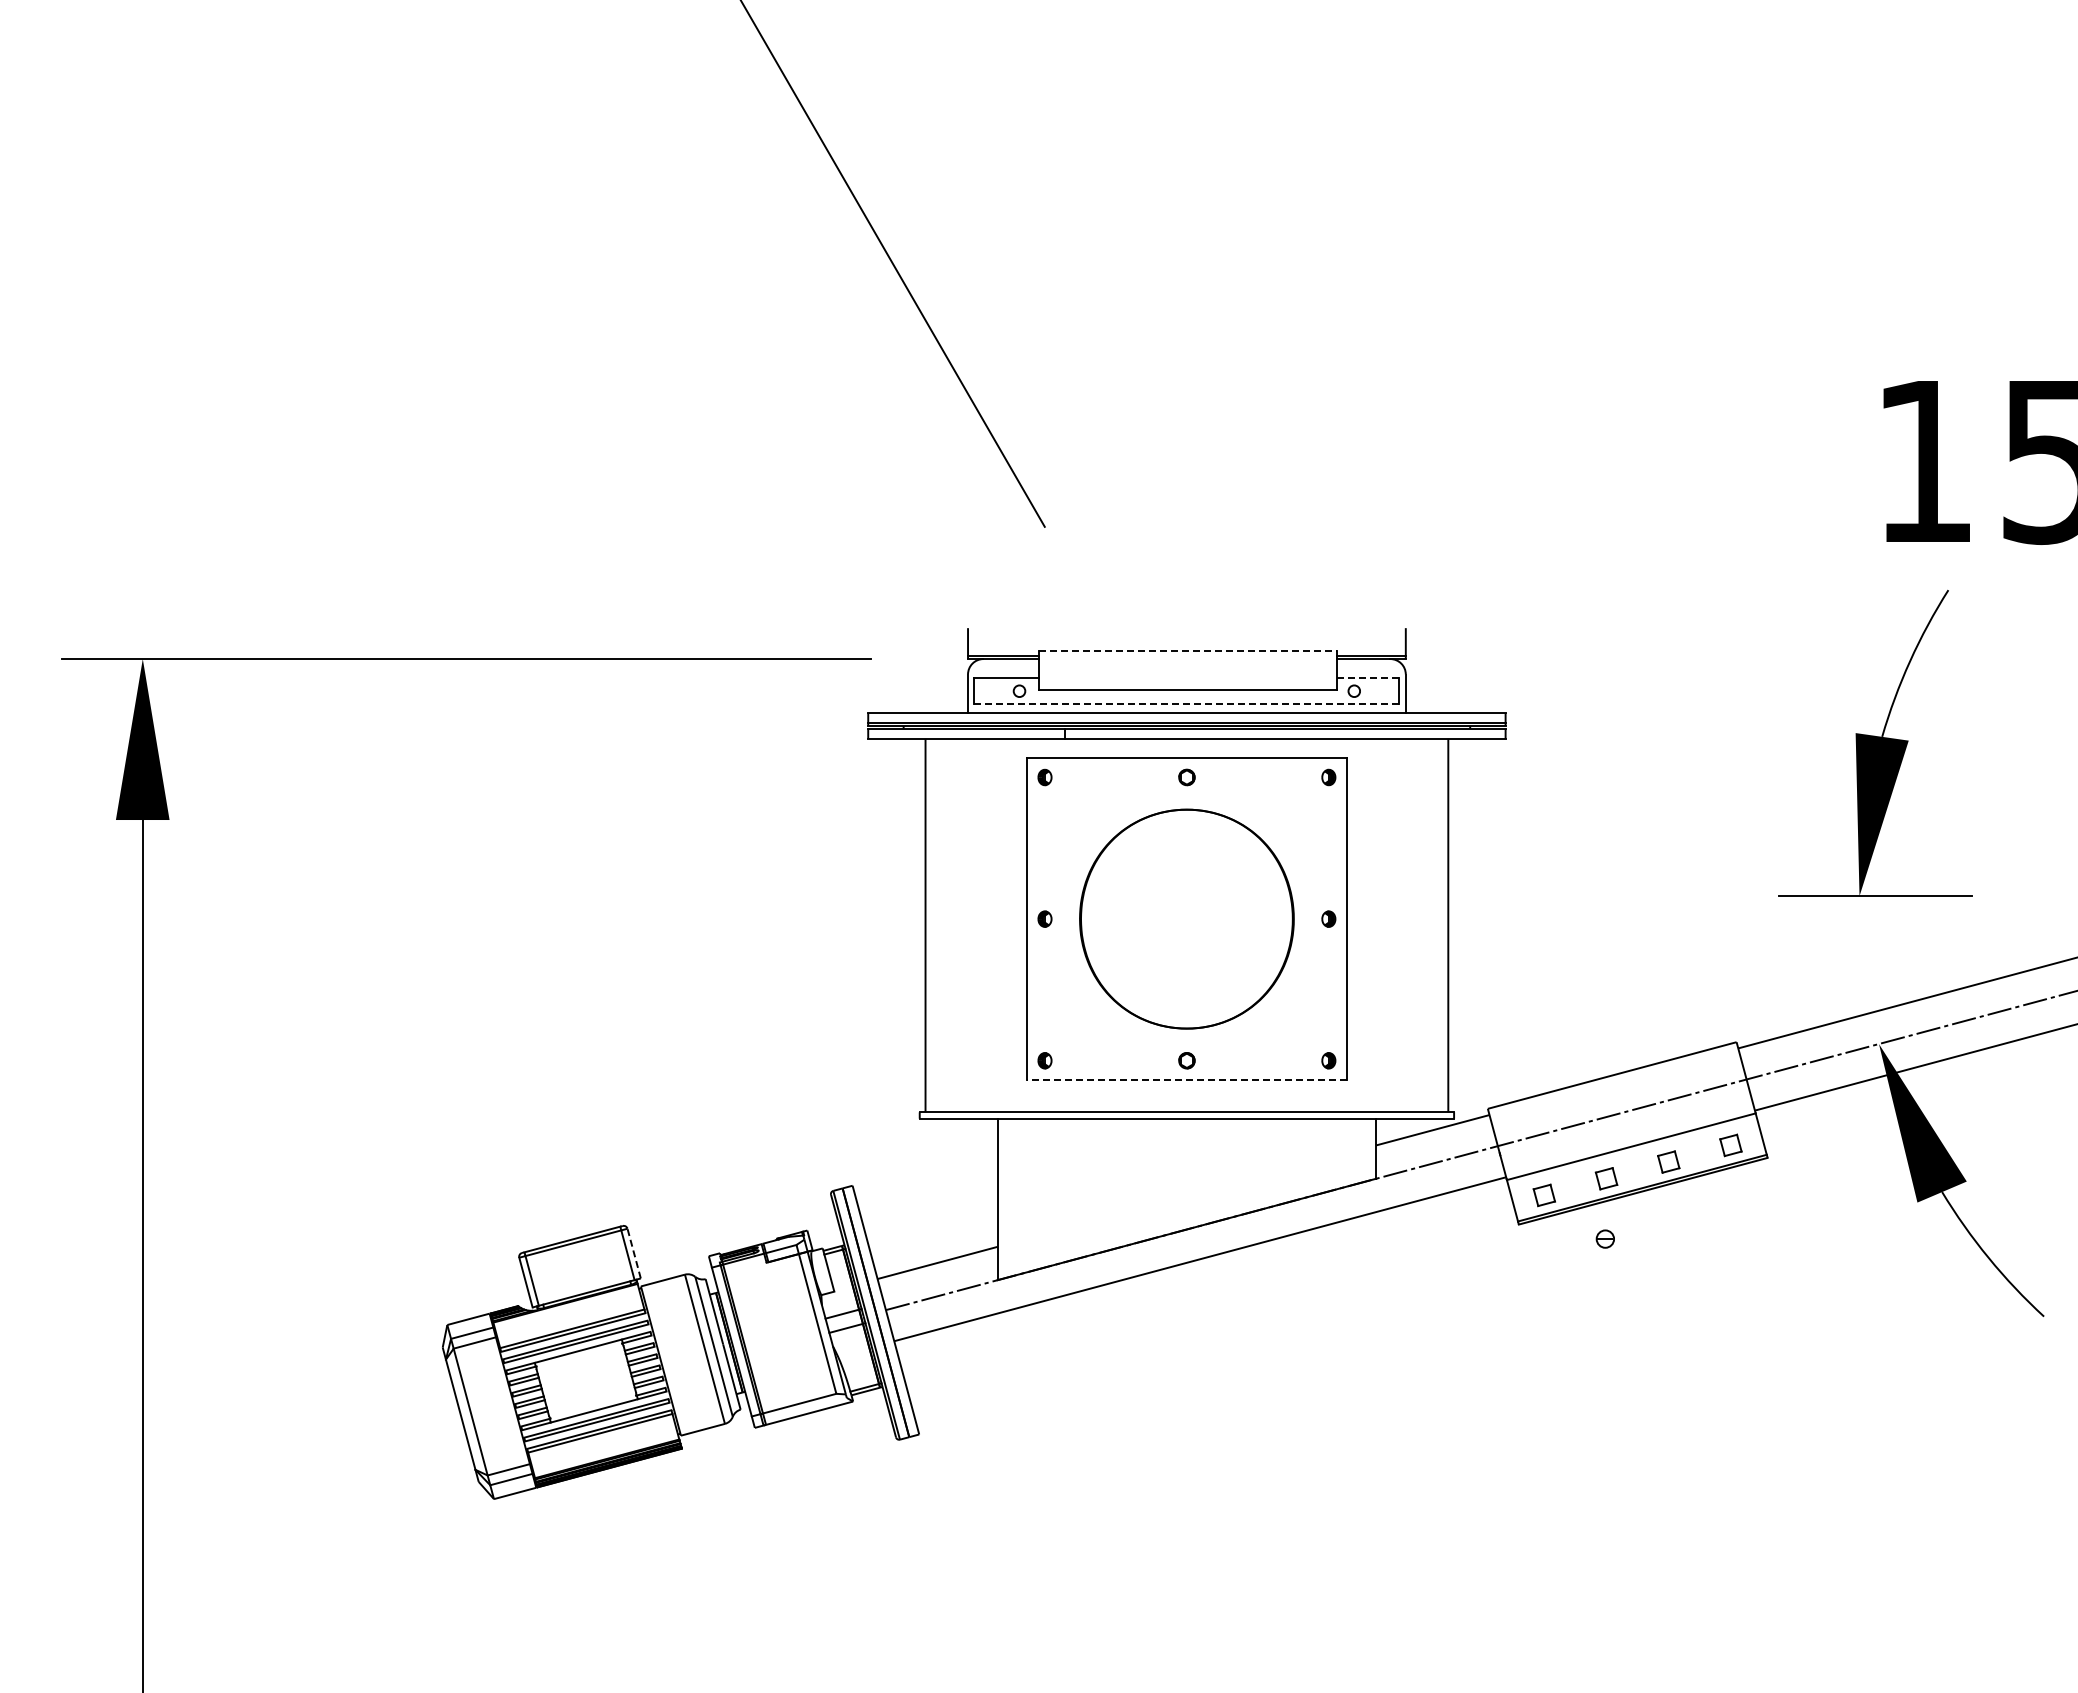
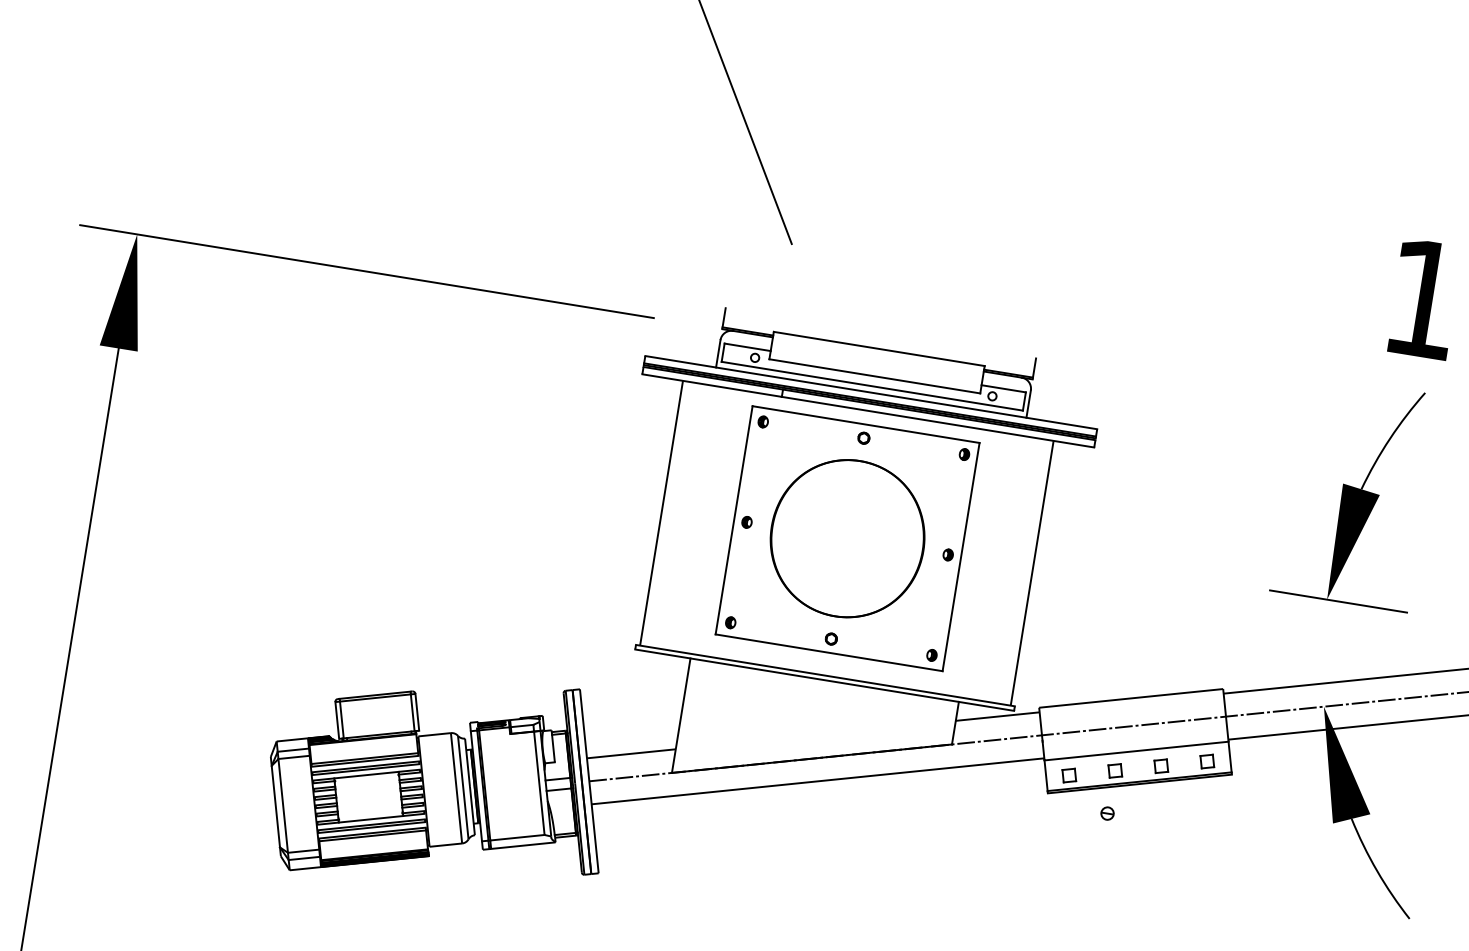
line: (1188, 651) -> (879, 349), dashed -> solid
line: (1368, 678) -> (1003, 388), dashed -> solid
line: (1186, 704) -> (871, 386), dashed -> solid
line: (1186, 1080) -> (828, 653), dashed -> solid
line: (634, 1253) -> (417, 712), dashed -> solid

